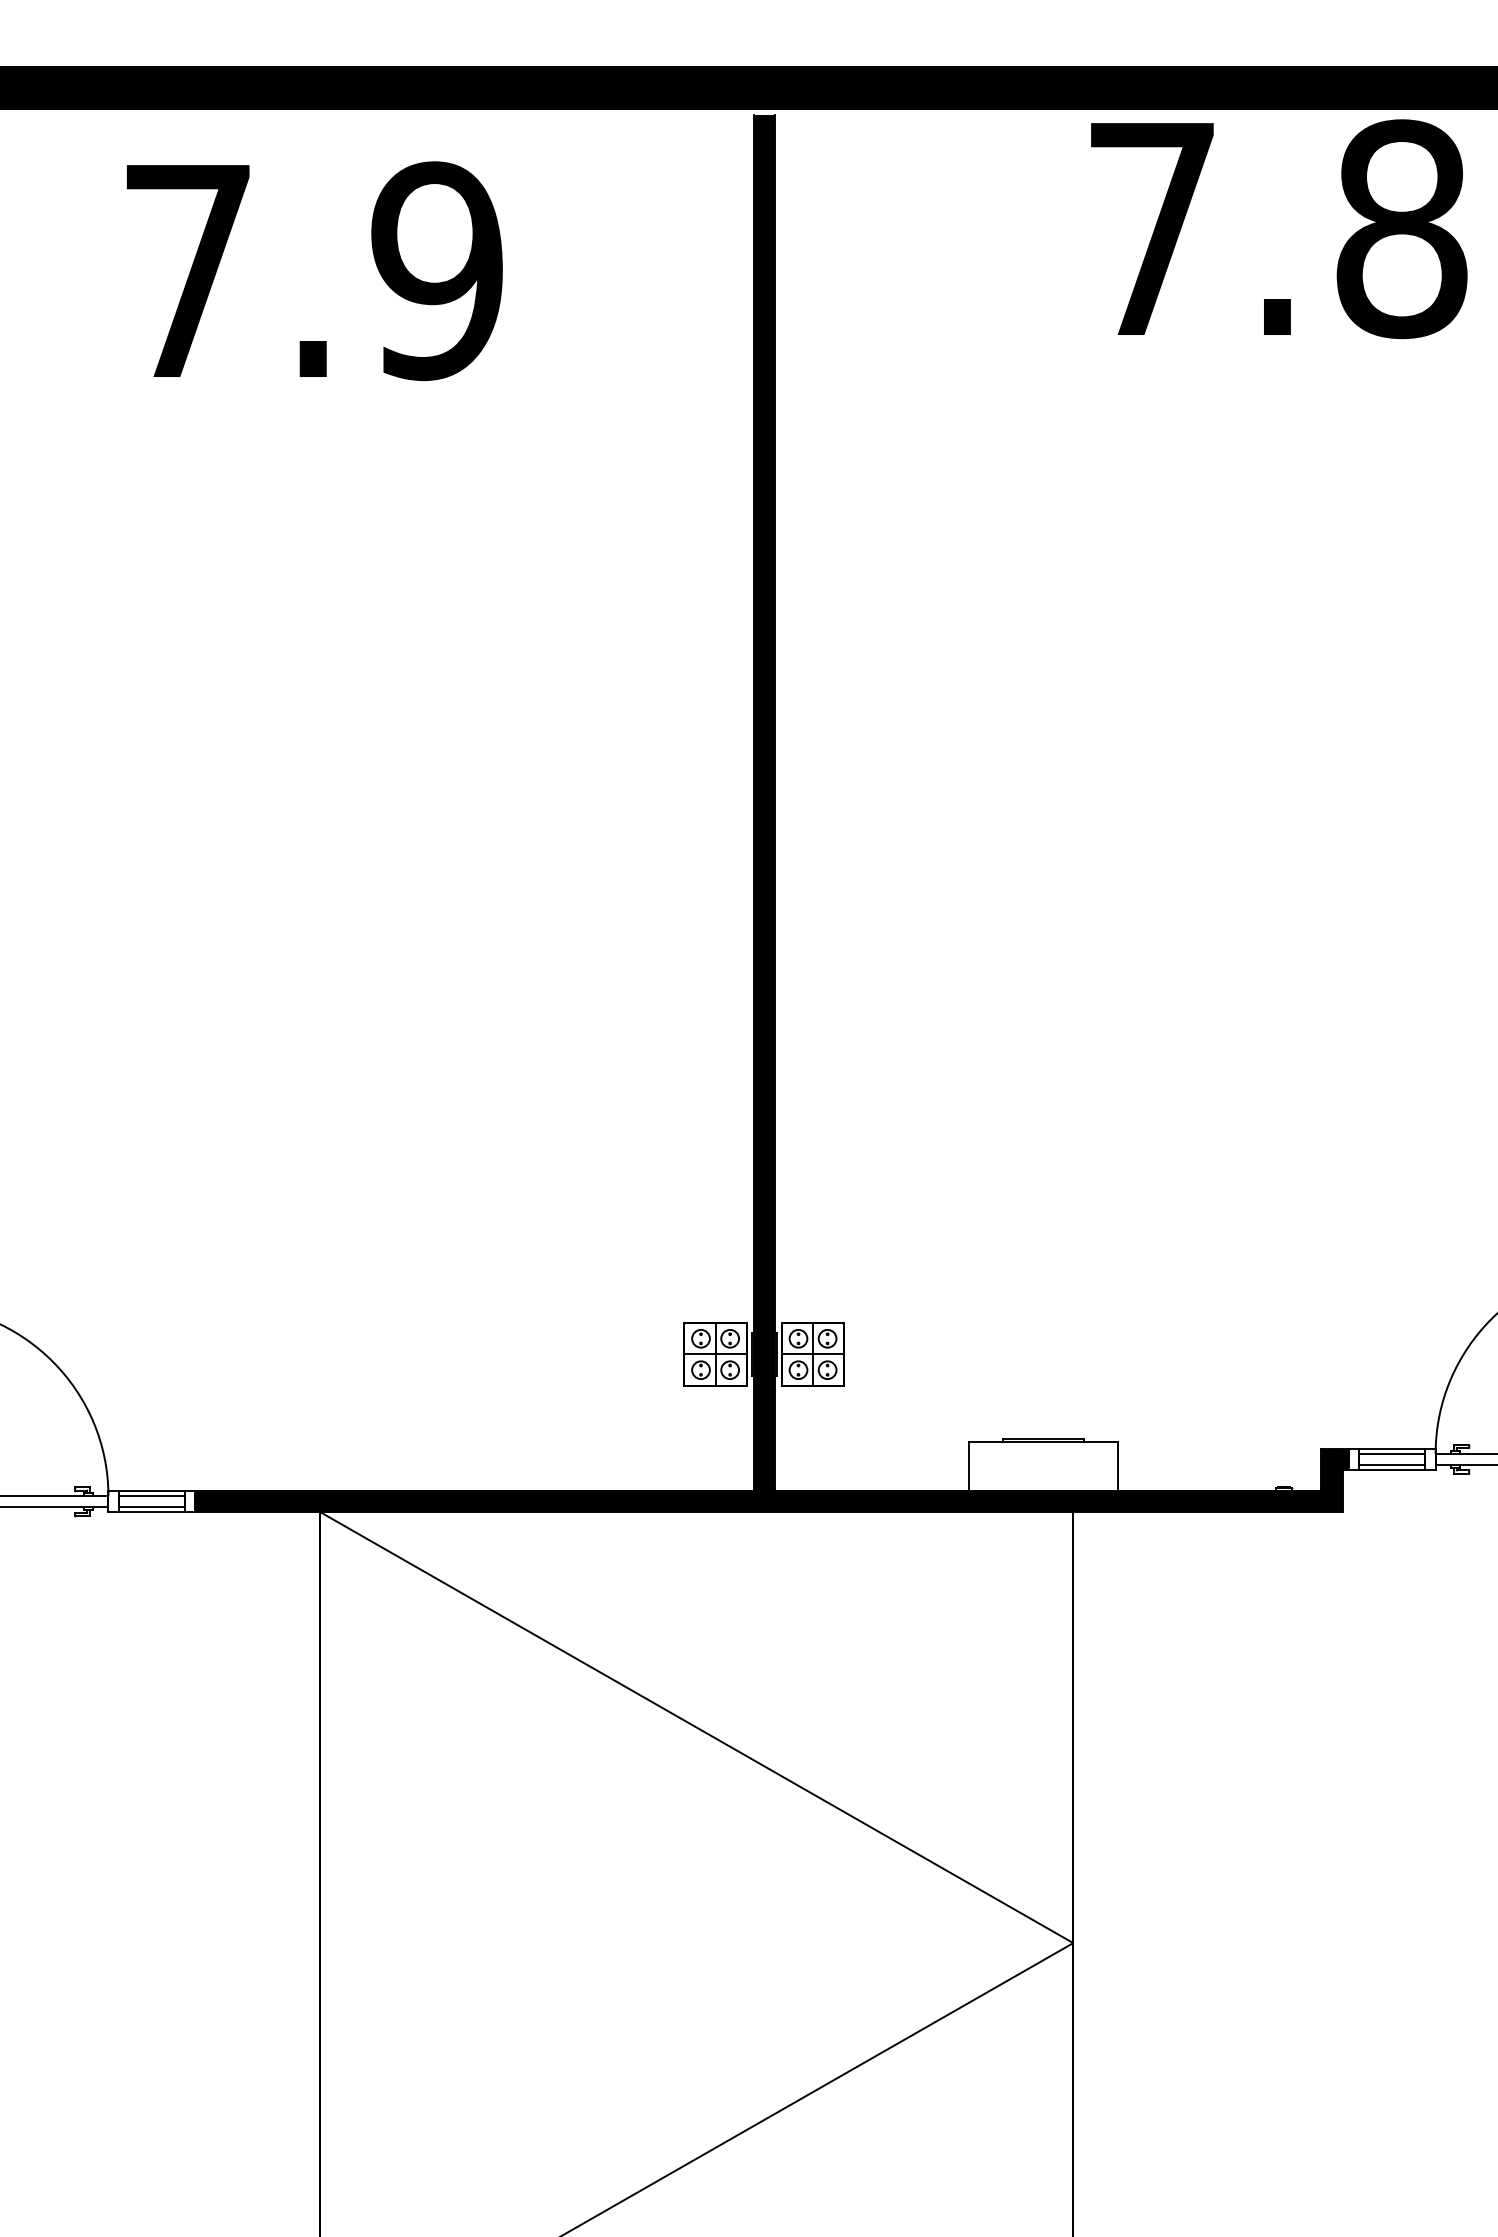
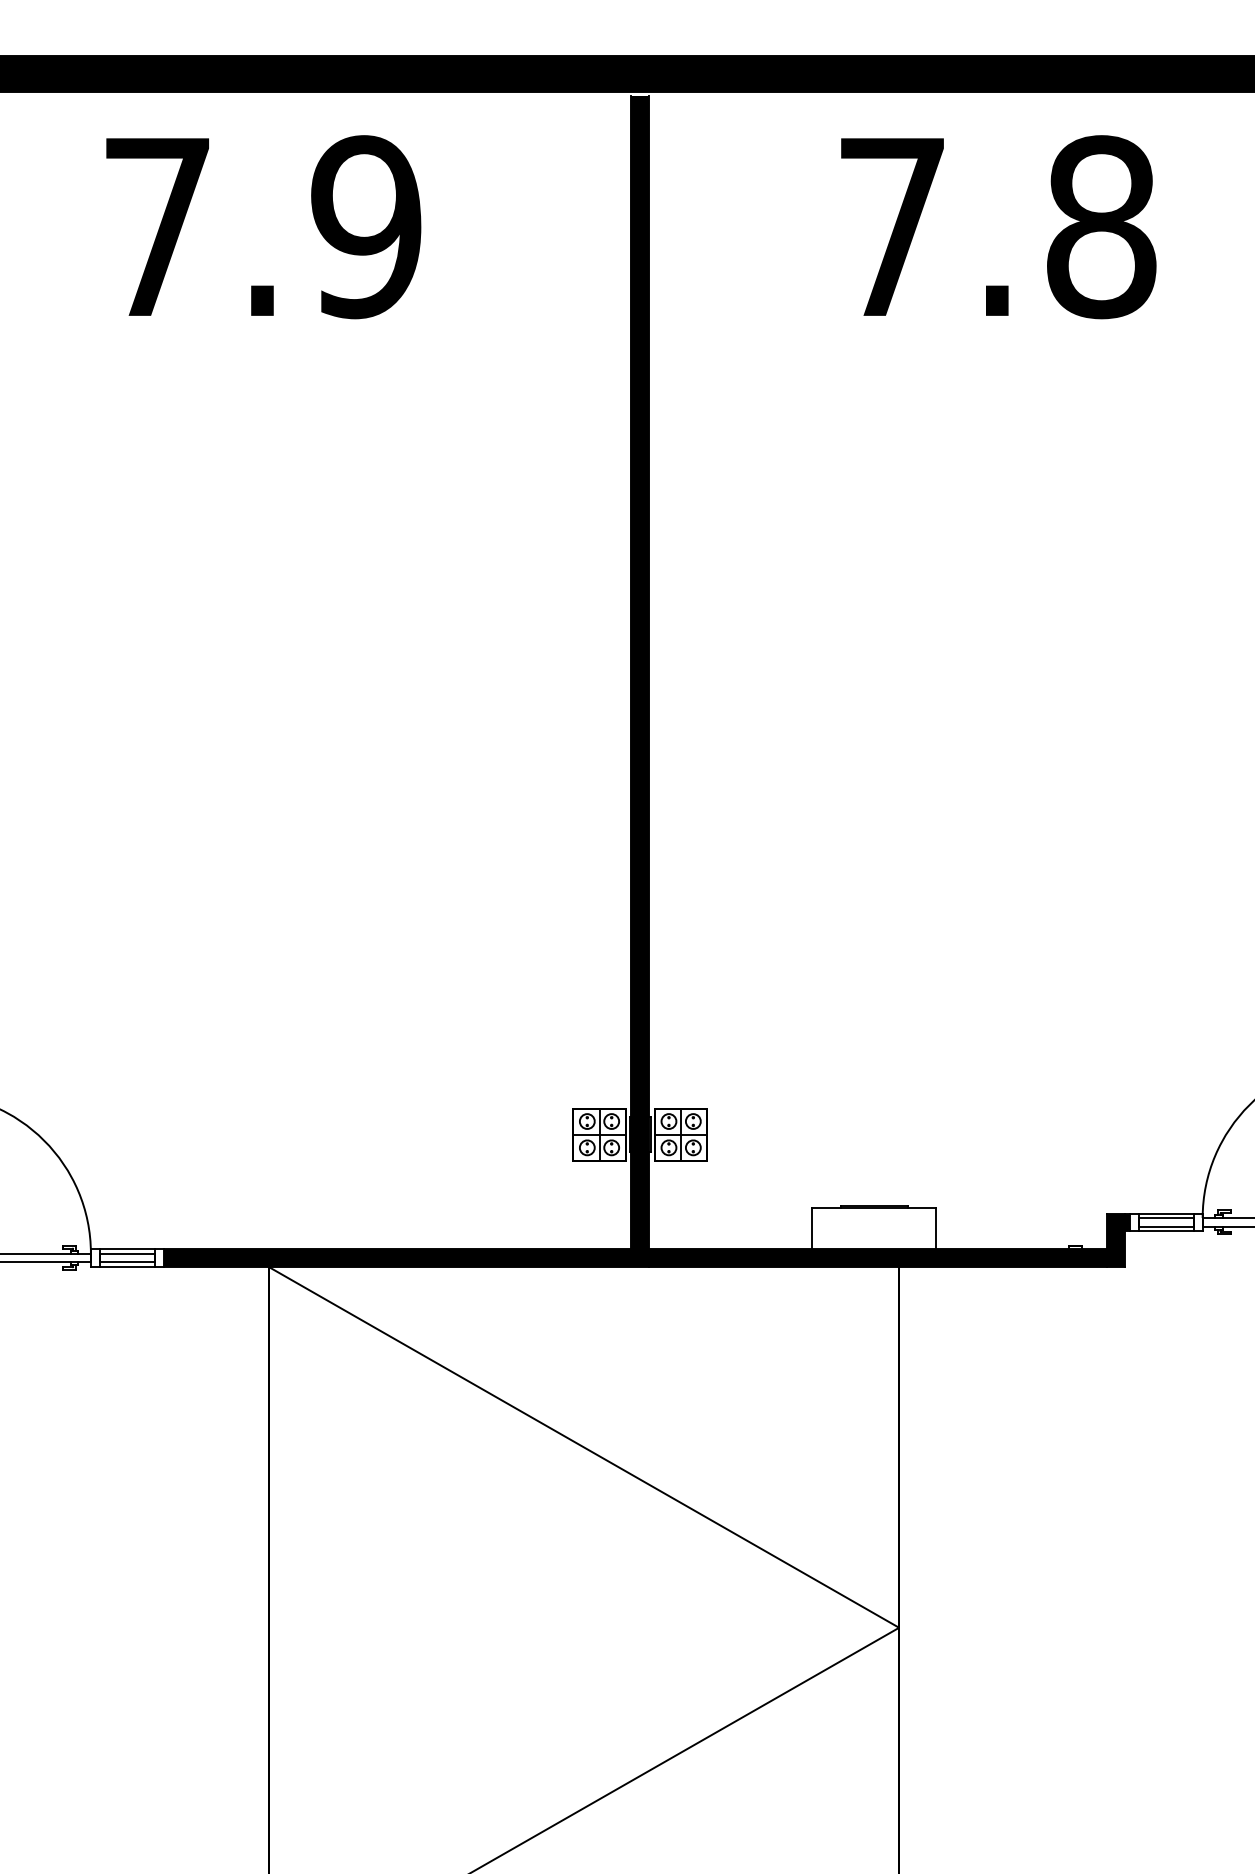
text: (1279, 229) -> (999, 227), moved

